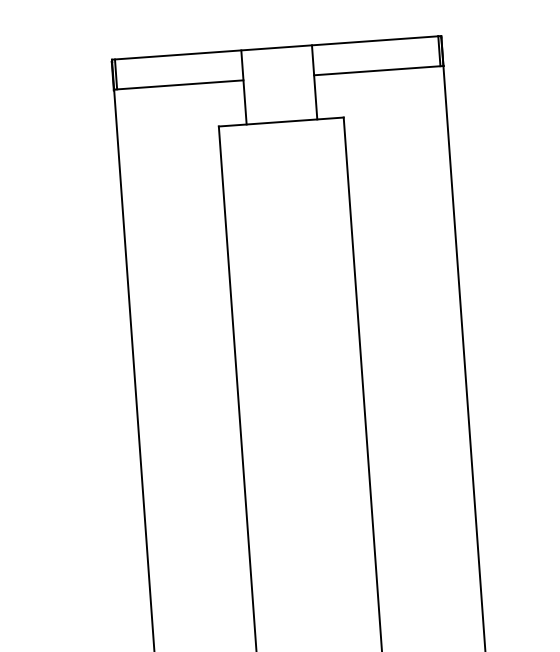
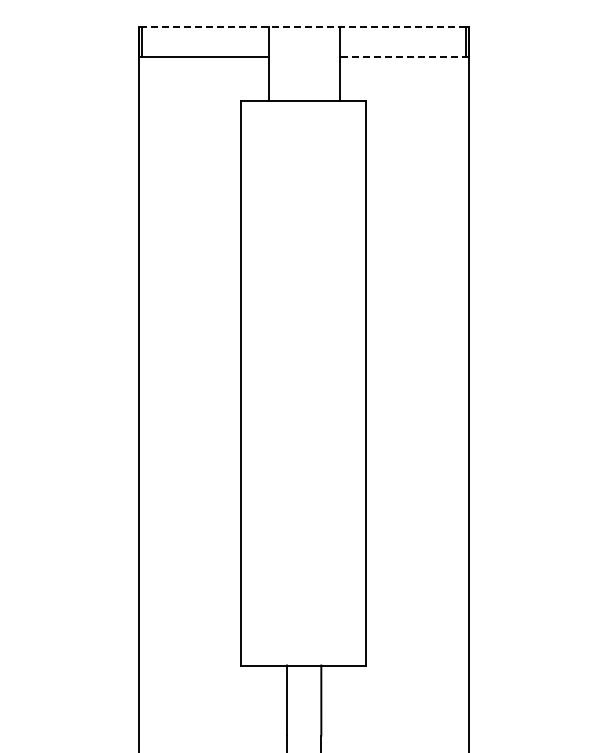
line: (274, 47) -> (302, 26), solid -> dashed
line: (378, 70) -> (404, 56), solid -> dashed

